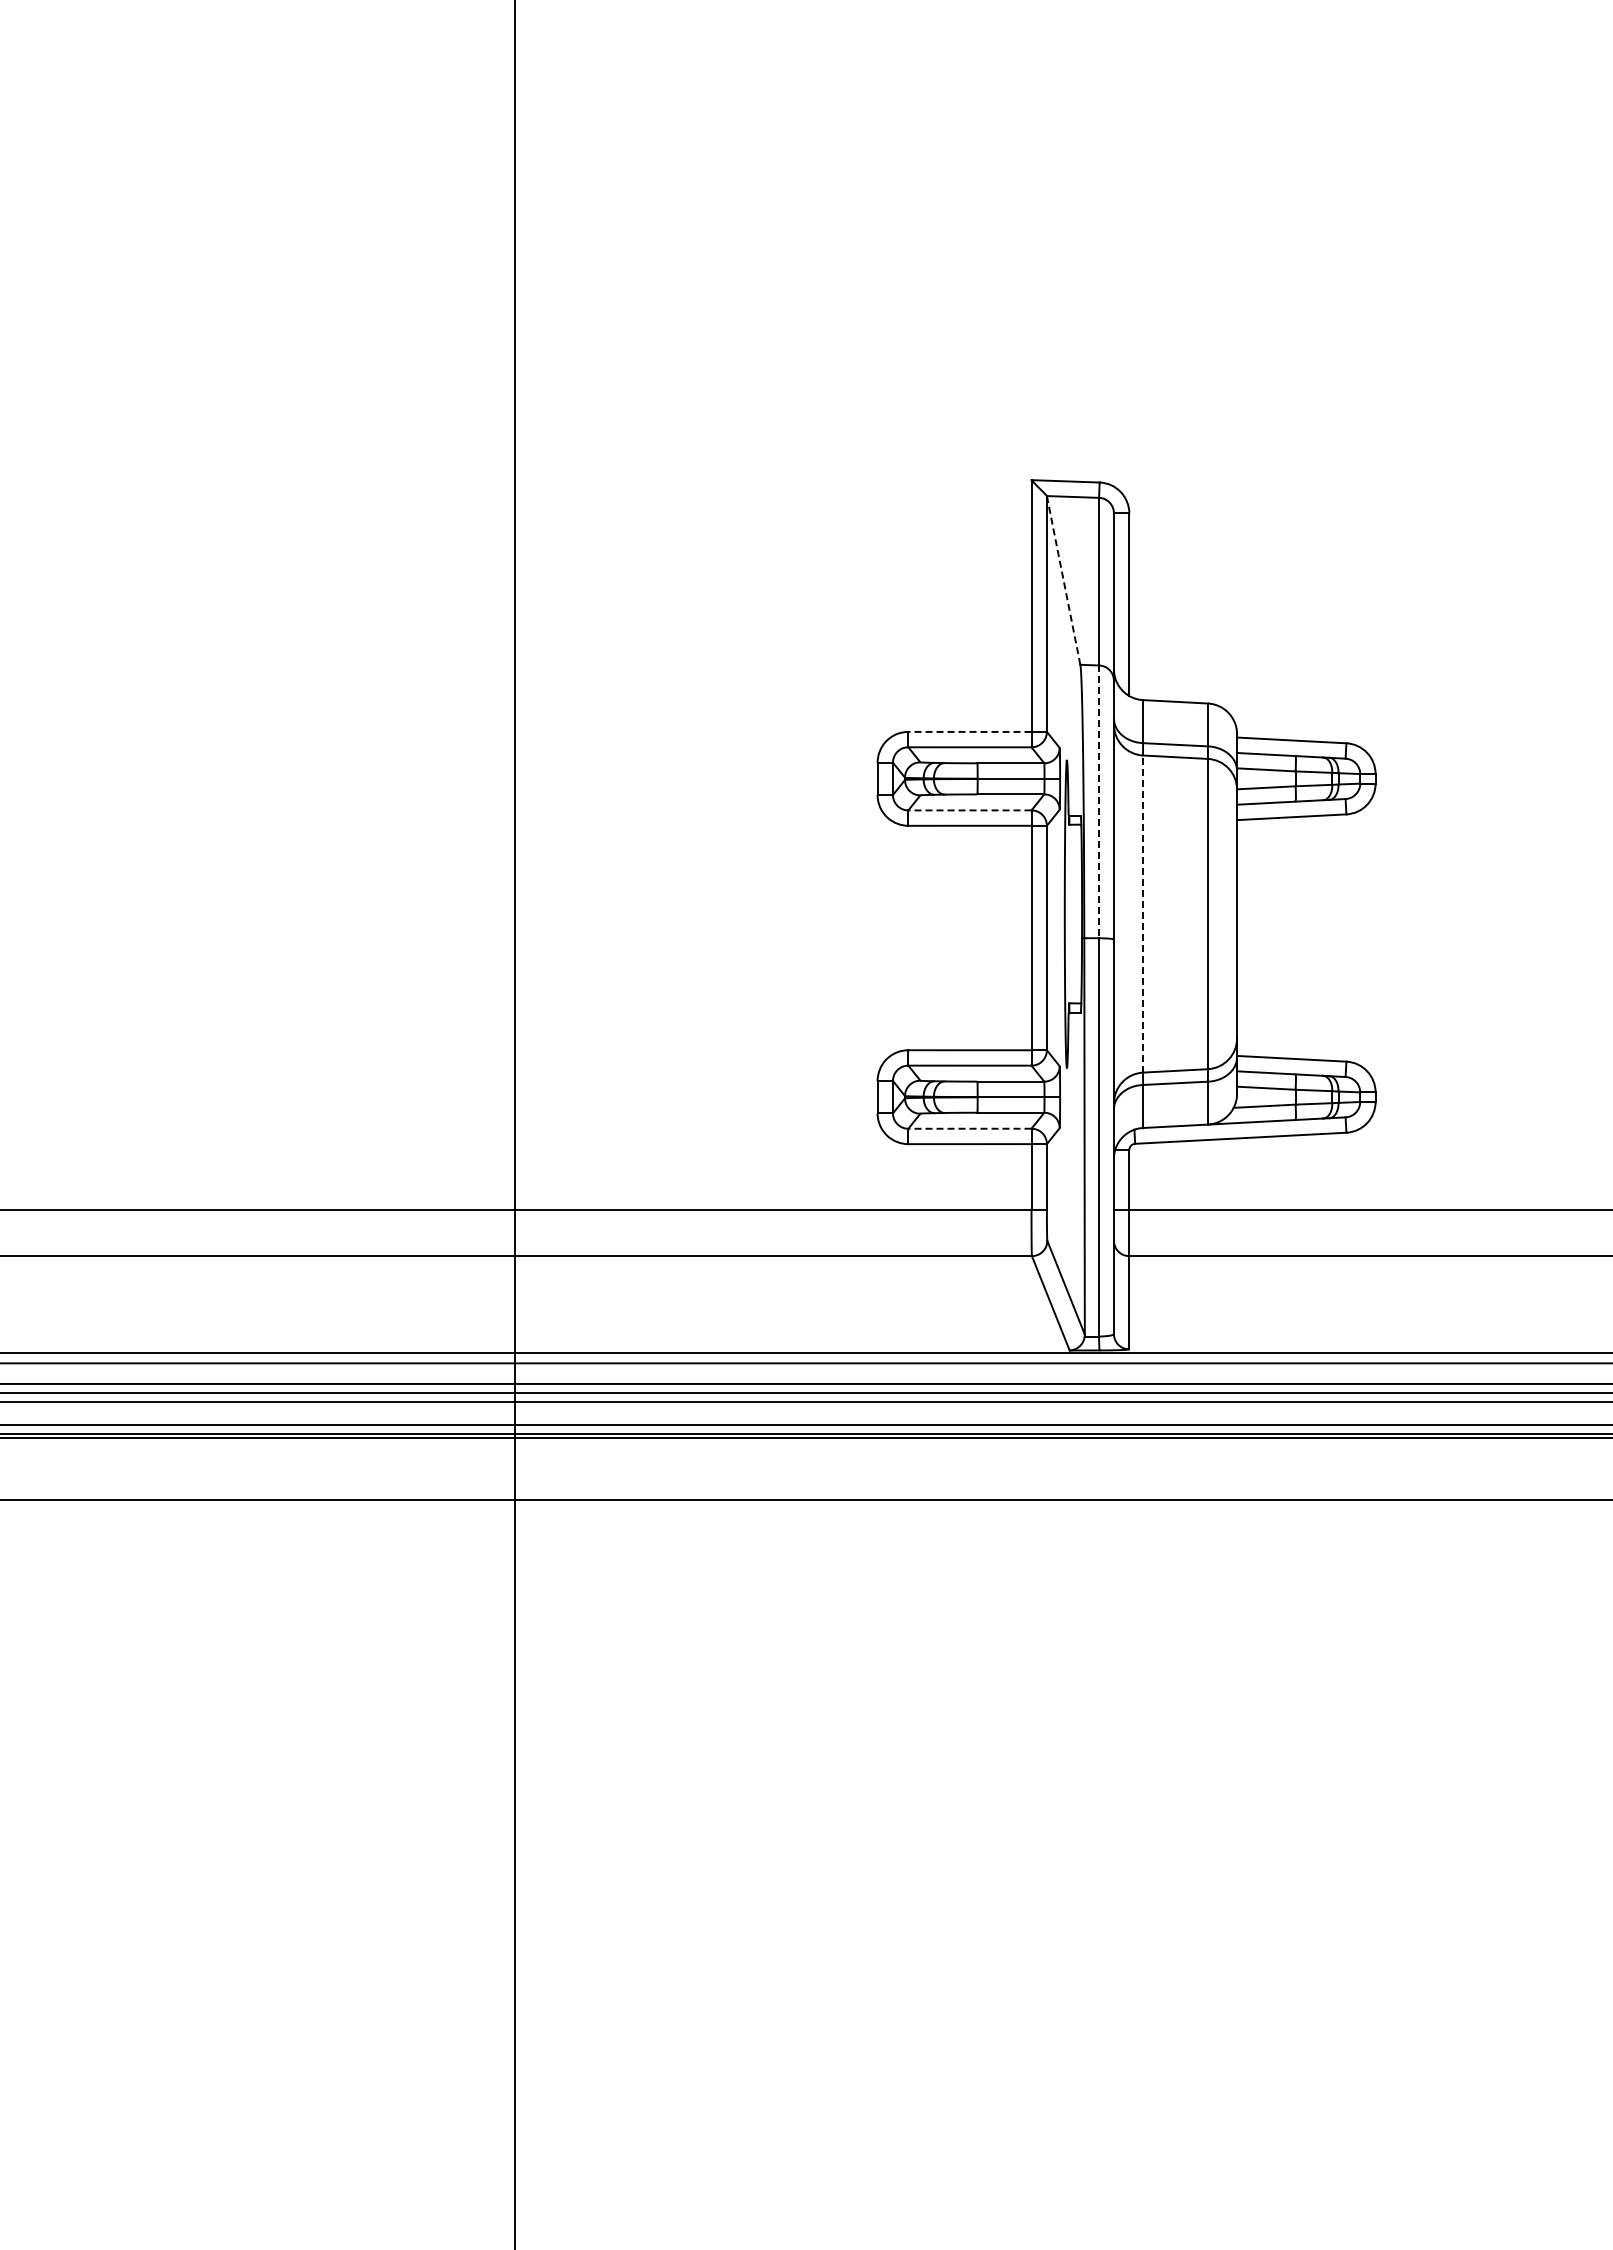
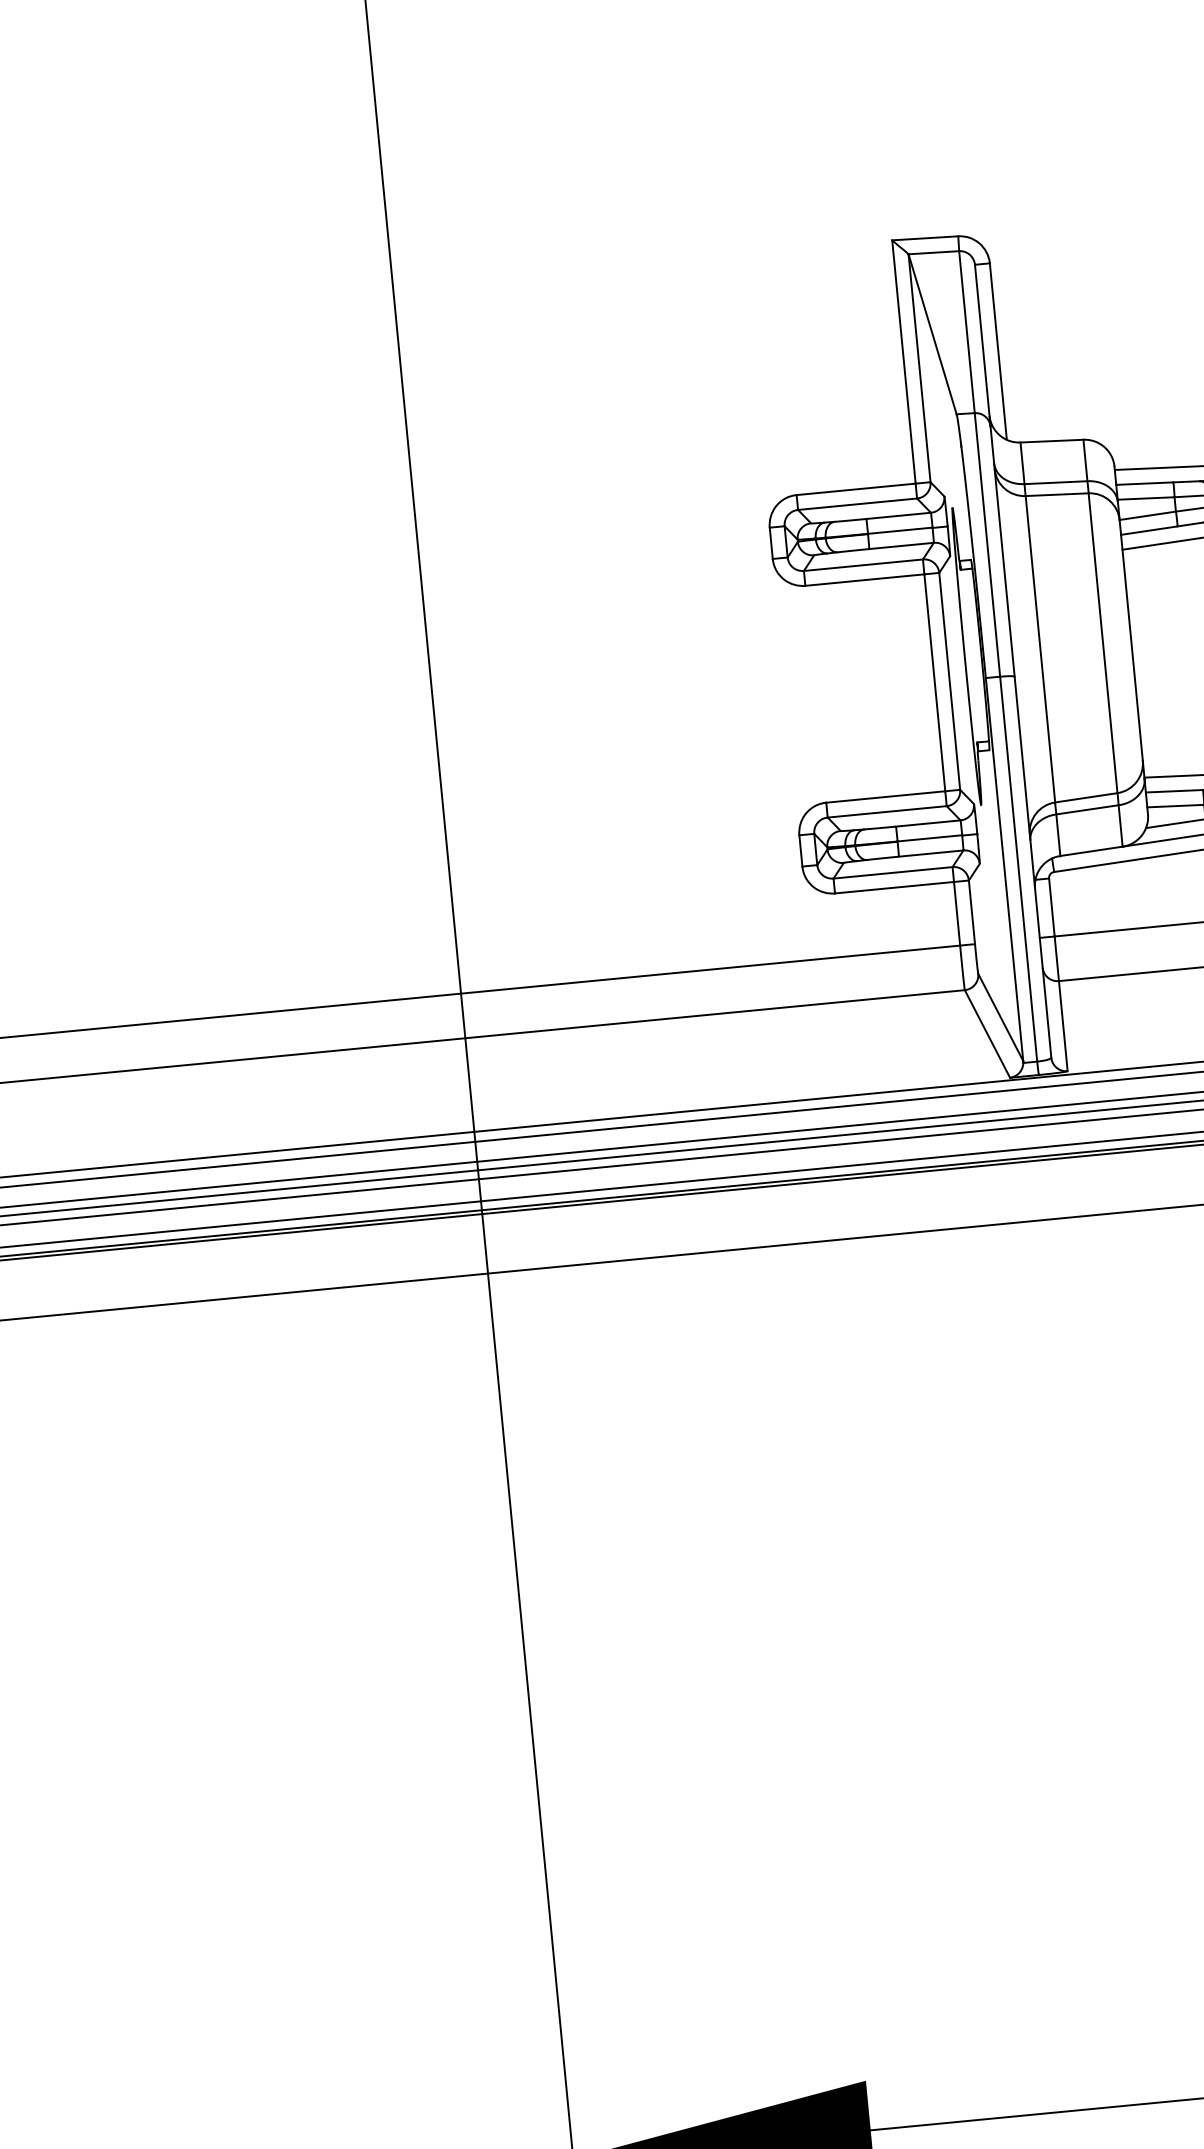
line: (1063, 580) -> (932, 334), dashed -> solid
line: (969, 731) -> (855, 489), dashed -> solid
line: (1099, 802) -> (987, 545), dashed -> solid
line: (969, 810) -> (863, 565), dashed -> solid
line: (1143, 914) -> (1040, 649), dashed -> solid
line: (969, 1128) -> (892, 872), dashed -> solid

